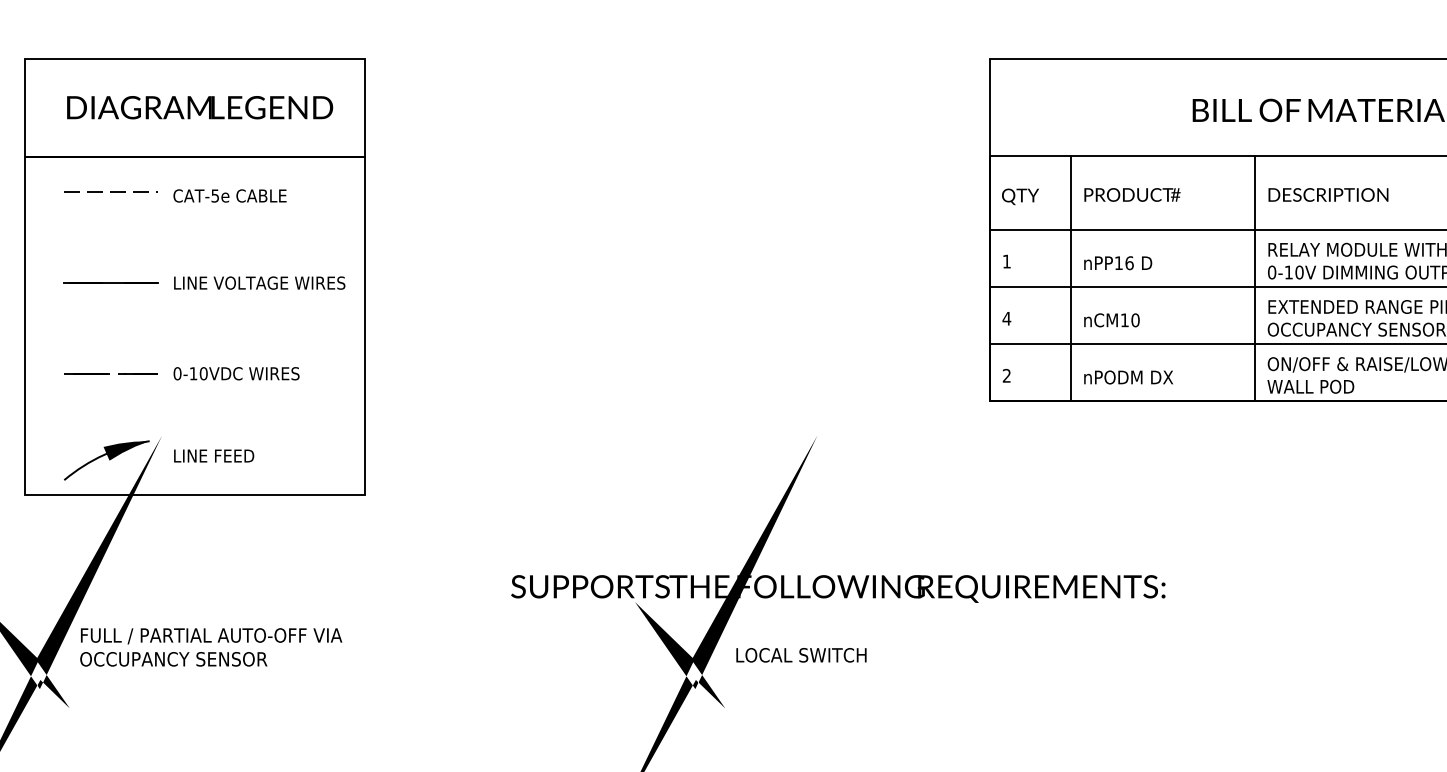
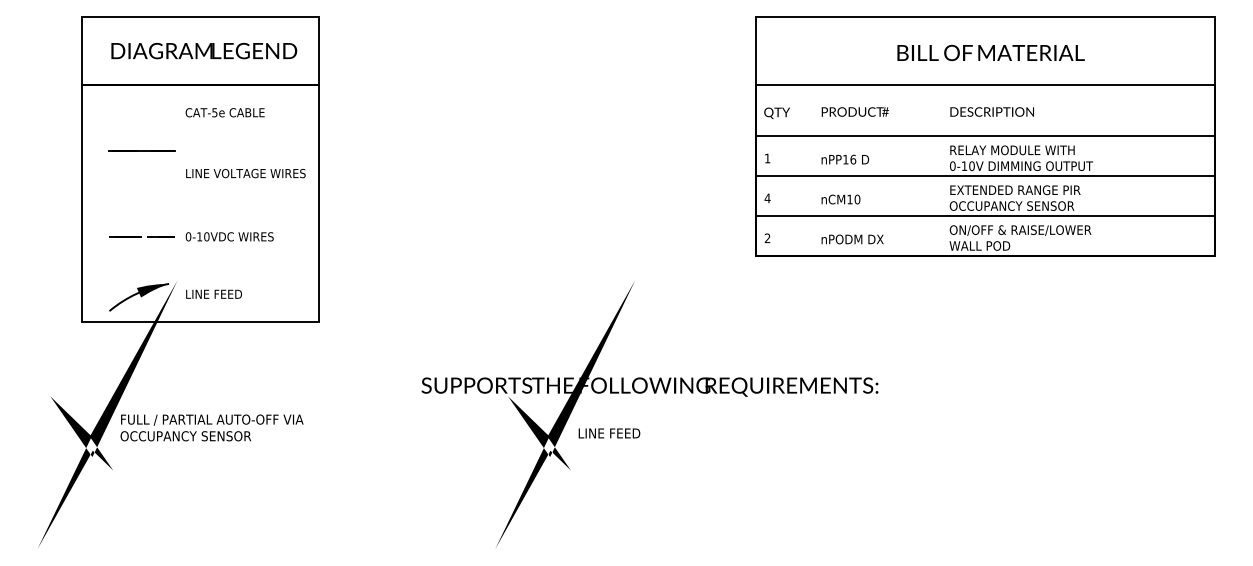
line: (111, 191) -> (142, 109), removed
line: (1071, 277) -> (812, 169), removed
line: (1255, 277) -> (941, 169), removed
line: (110, 283) -> (141, 150), moved
text: (806, 655) -> (627, 433), LOCAL SWITCH -> LINE FEED

